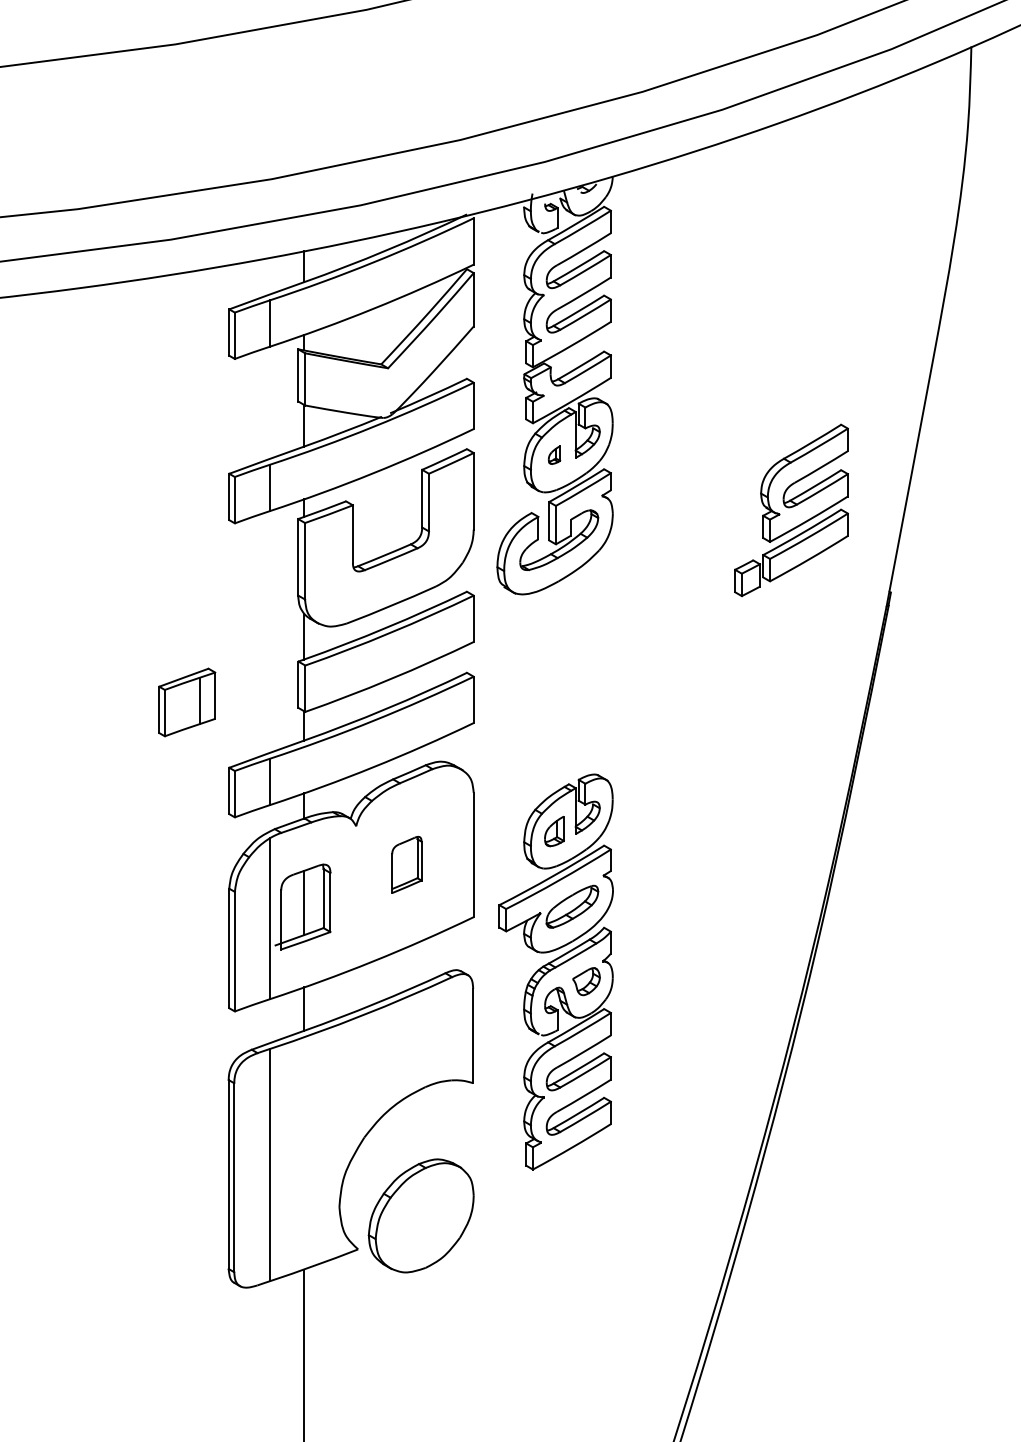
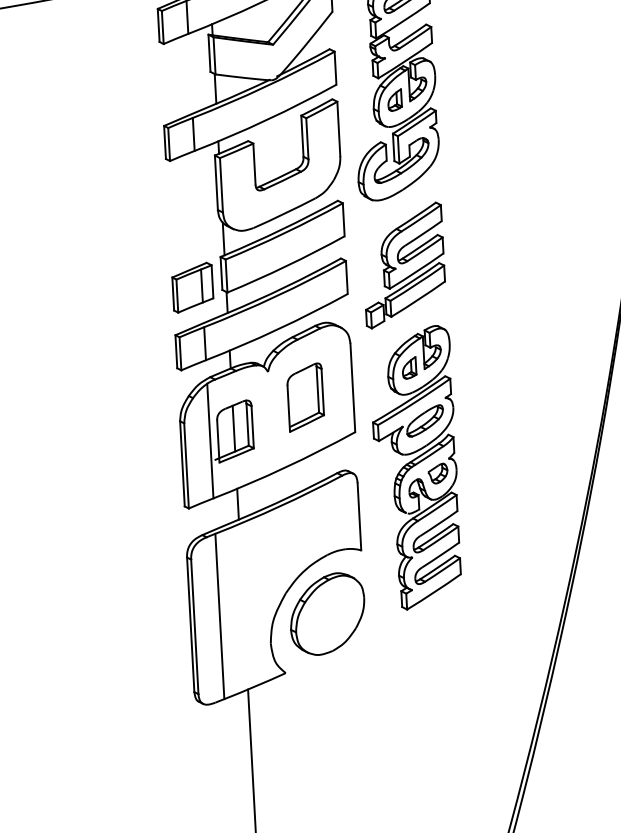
part: (554, 454) -> (394, 99), size x1.67
part: (791, 510) -> (403, 265), moved
part: (187, 702) -> (193, 287), moved
part: (406, 864) -> (305, 397), size x1.67
part: (420, 1215) -> (327, 613), moved

